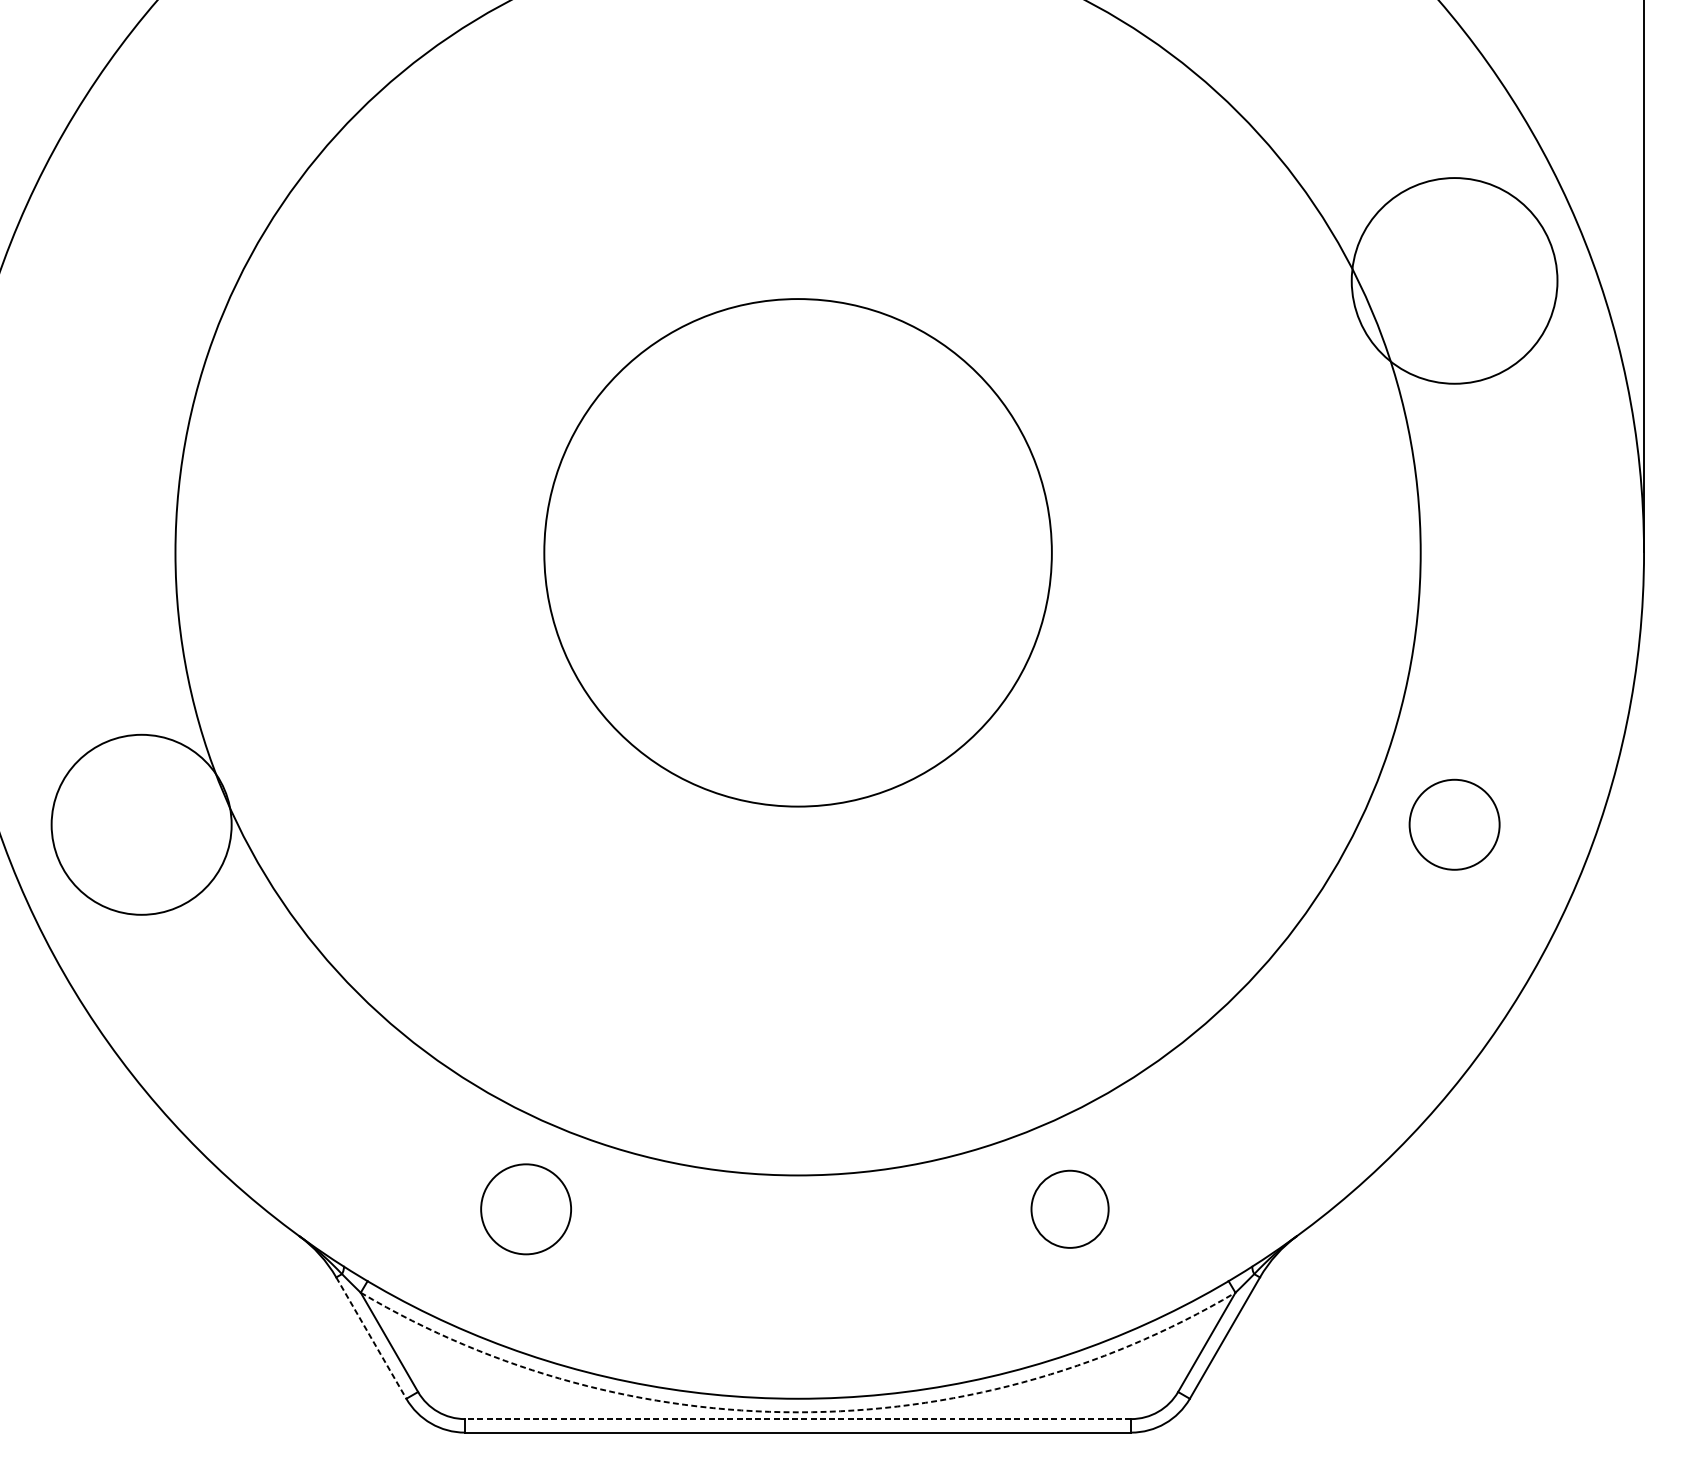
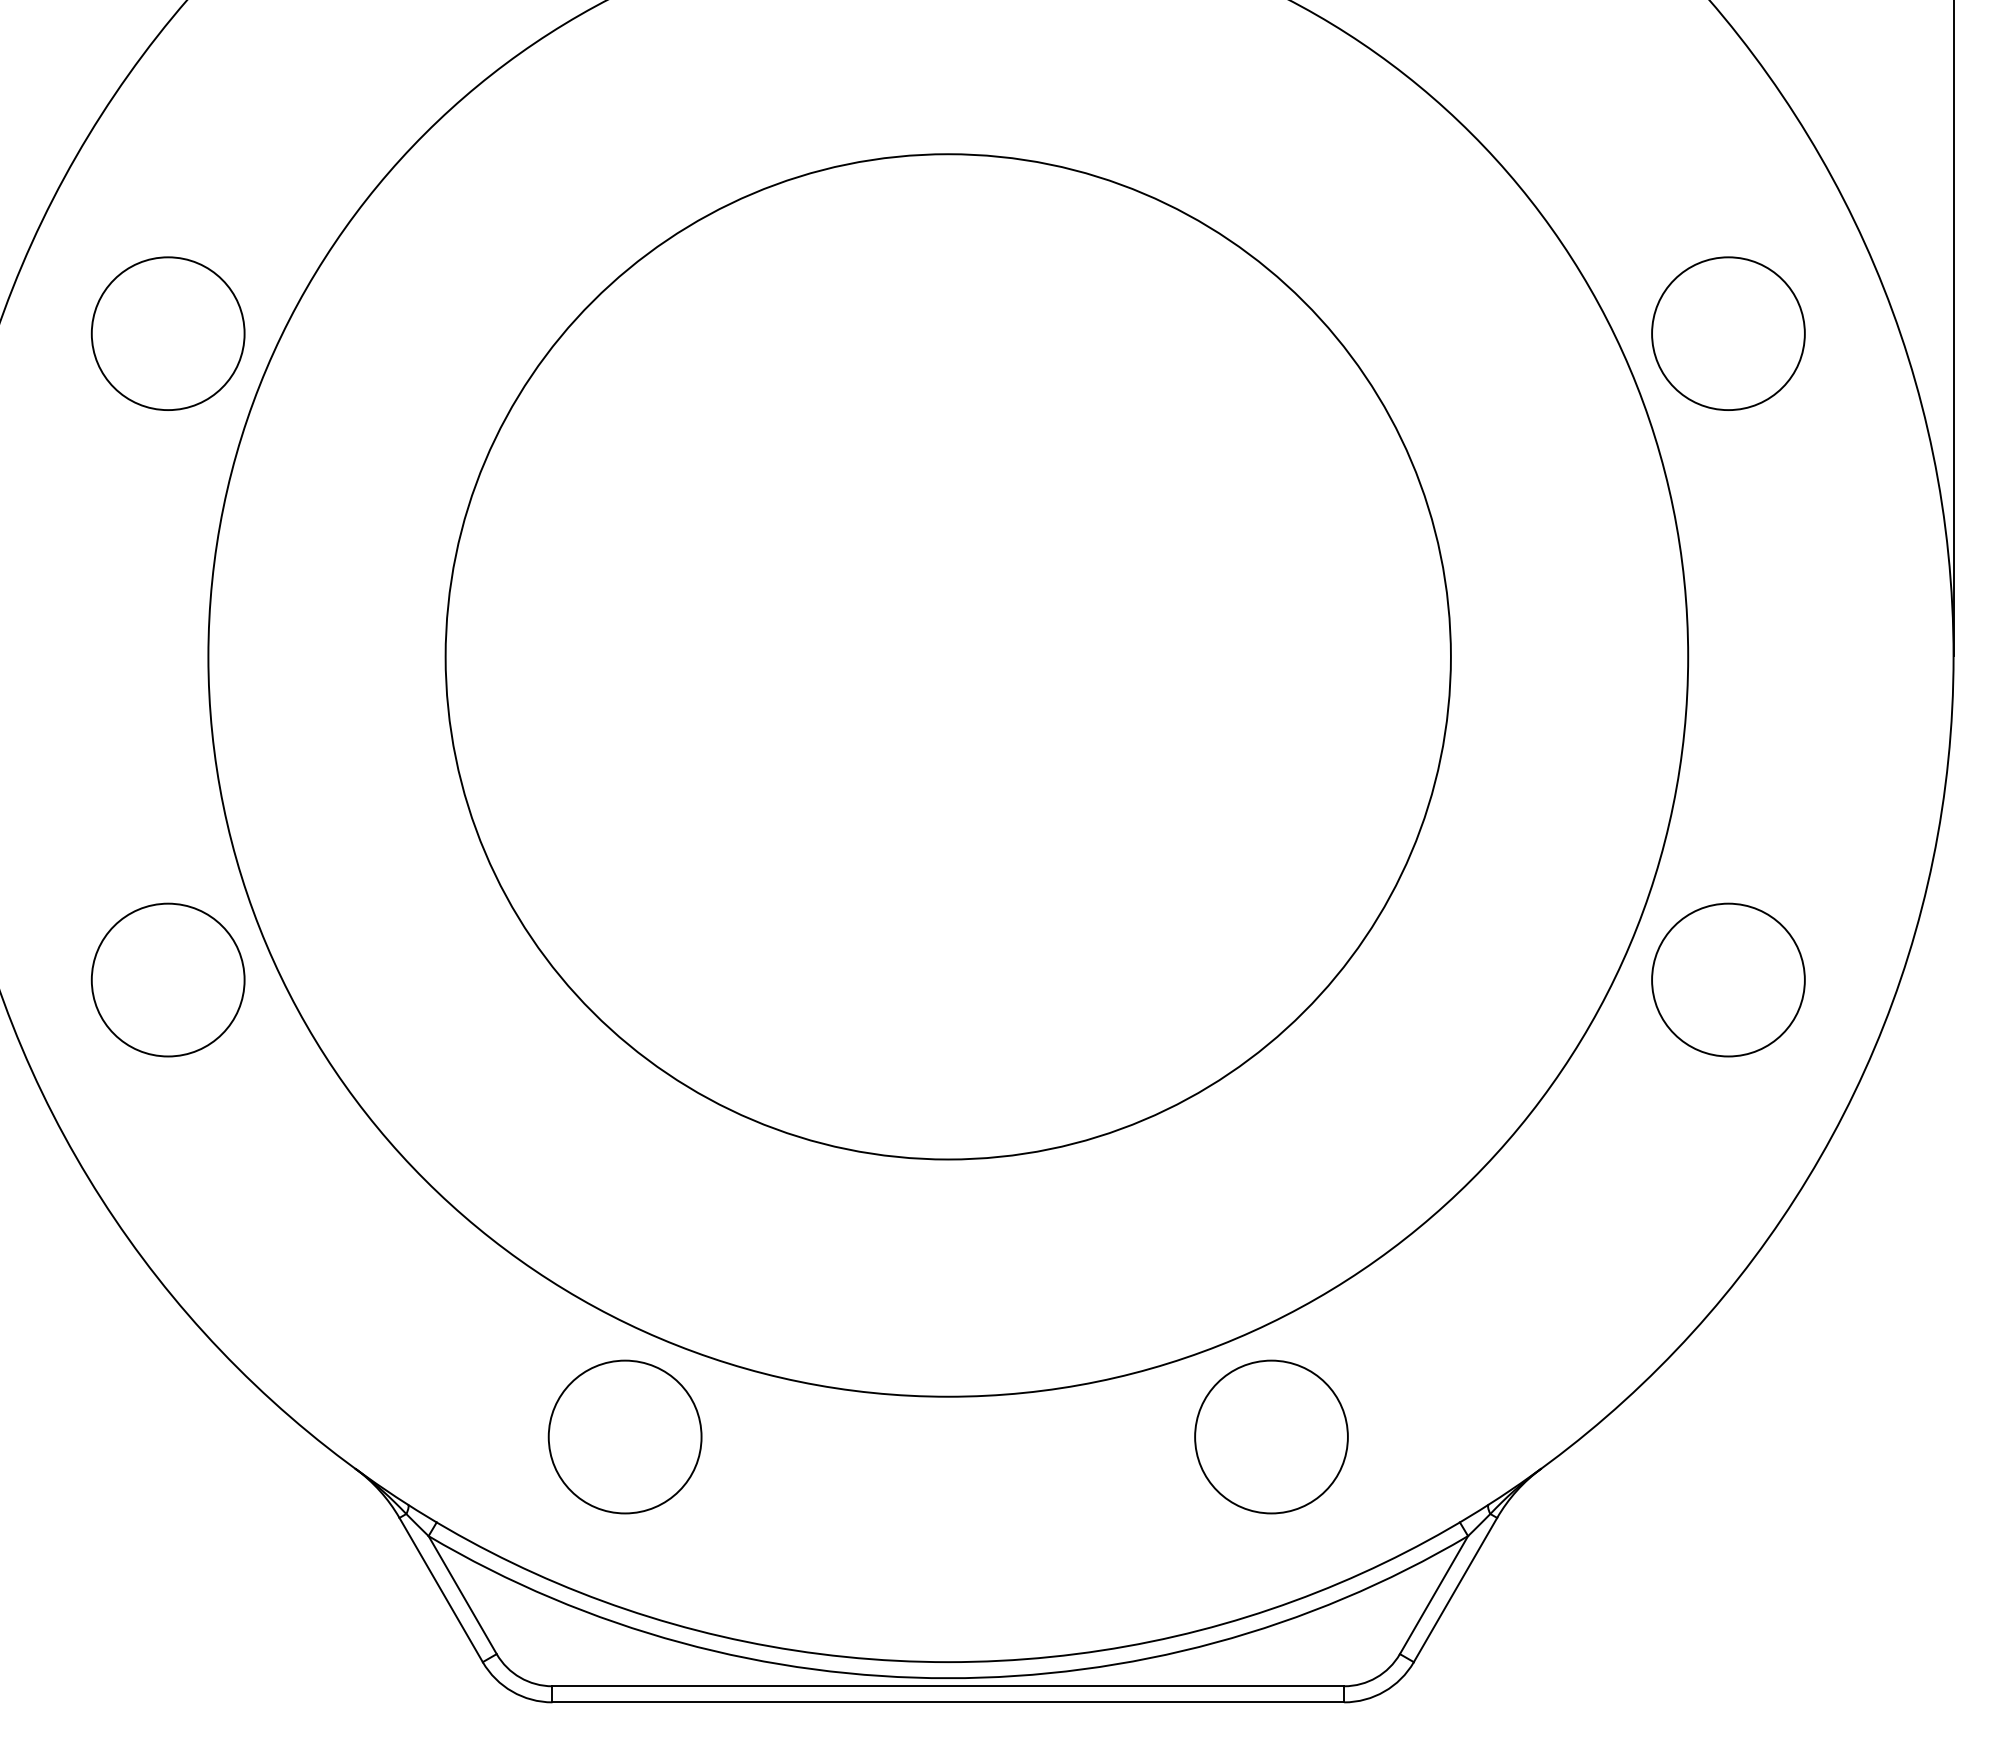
circle: (141, 280) -> (167, 333), added
circle: (1454, 280) -> (1728, 333), size x0.62
circle: (797, 552) -> (947, 656), size x1.67
circle: (141, 824) -> (167, 979), size x0.71
circle: (1454, 824) -> (1728, 979), size x1.43
circle: (525, 1208) -> (624, 1436), size x1.43
circle: (1070, 1208) -> (1271, 1436), size x1.67
line: (371, 1338) -> (441, 1590), dashed -> solid
arc: (798, 1412) -> (948, 1678), dashed -> solid
line: (798, 1419) -> (948, 1686), dashed -> solid

